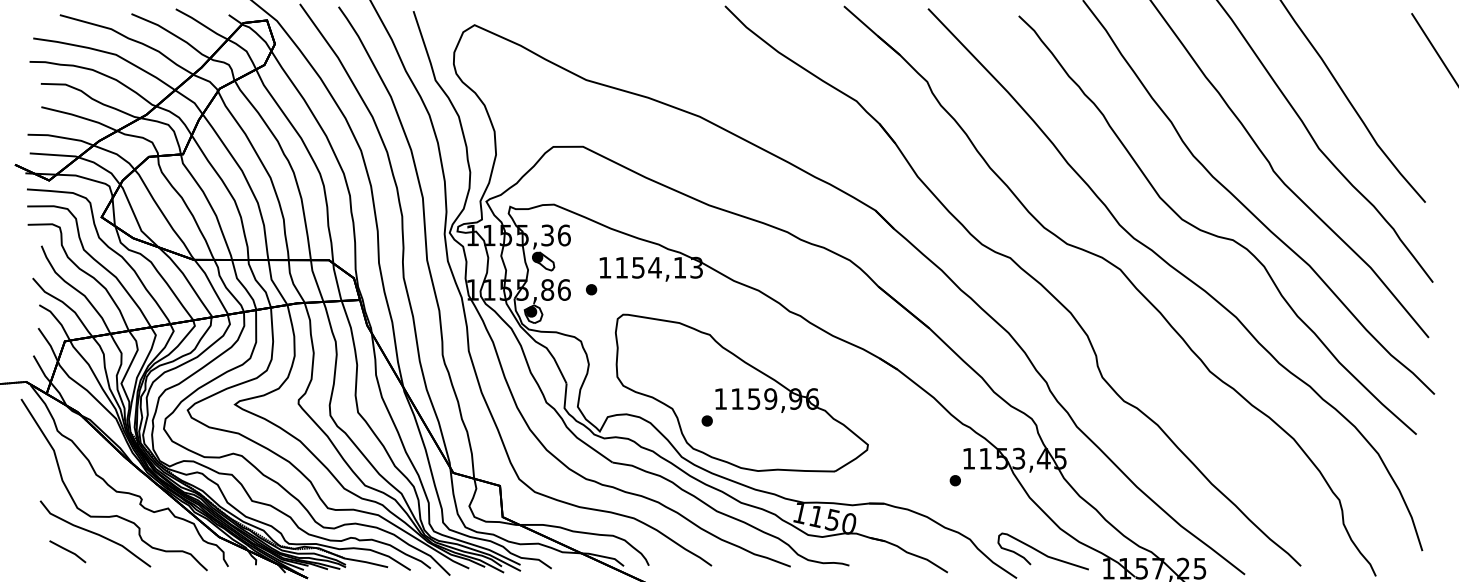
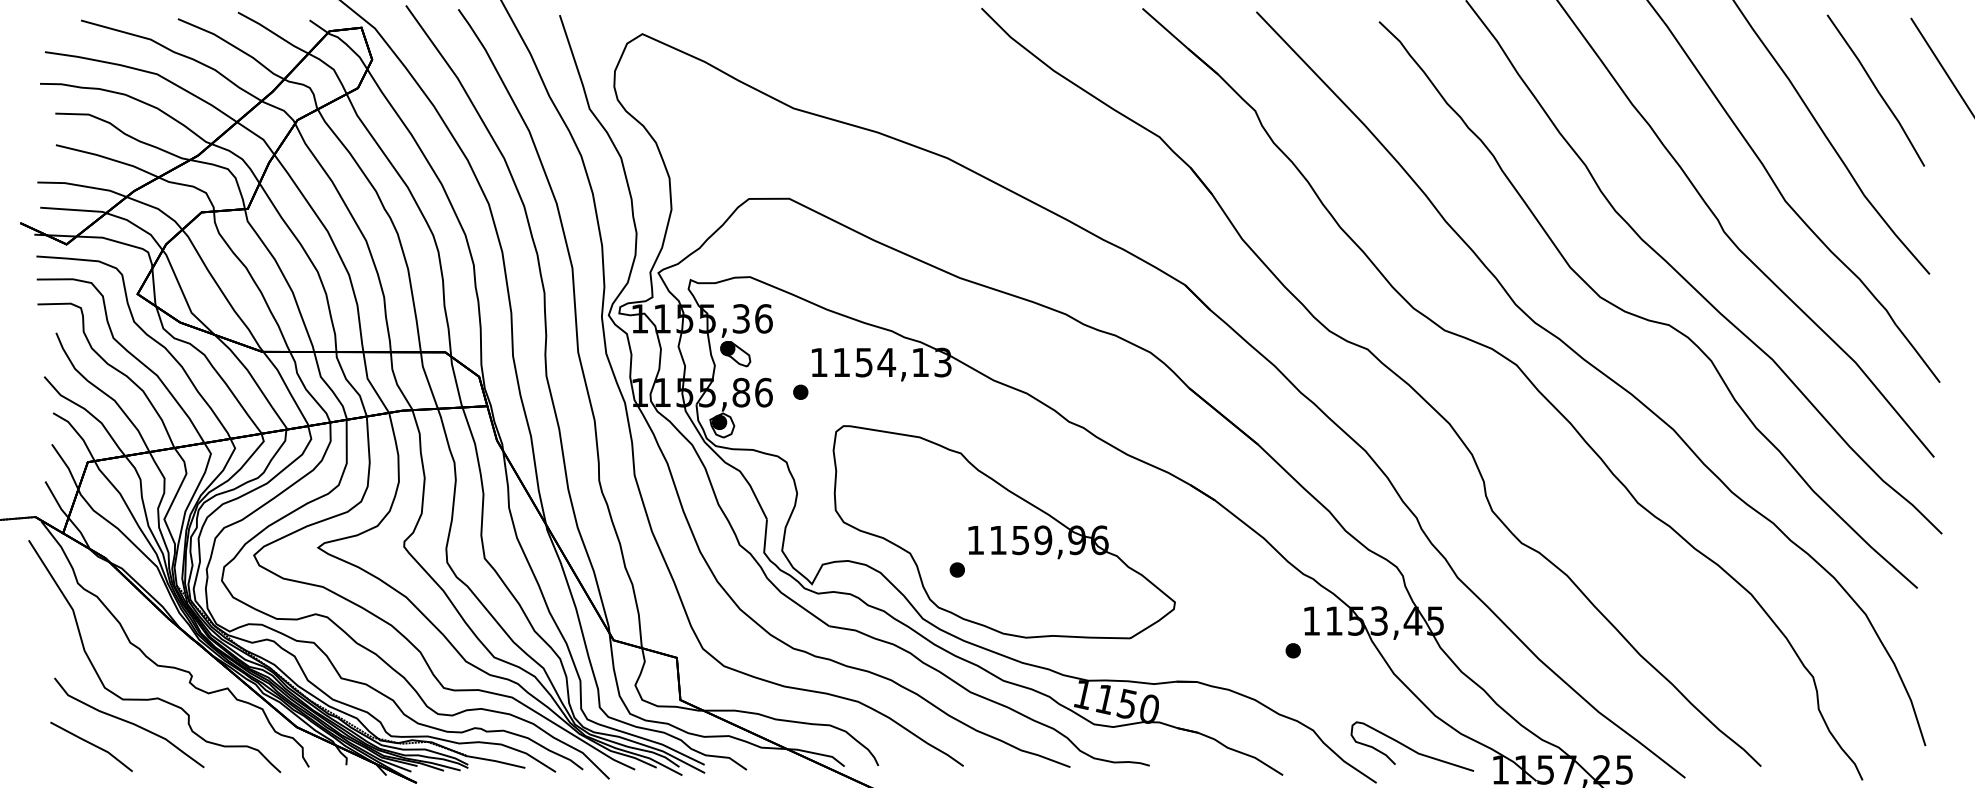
line: (1385, 66) -> (1875, 90), added
part: (67, 551) -> (91, 746), size x1.67

